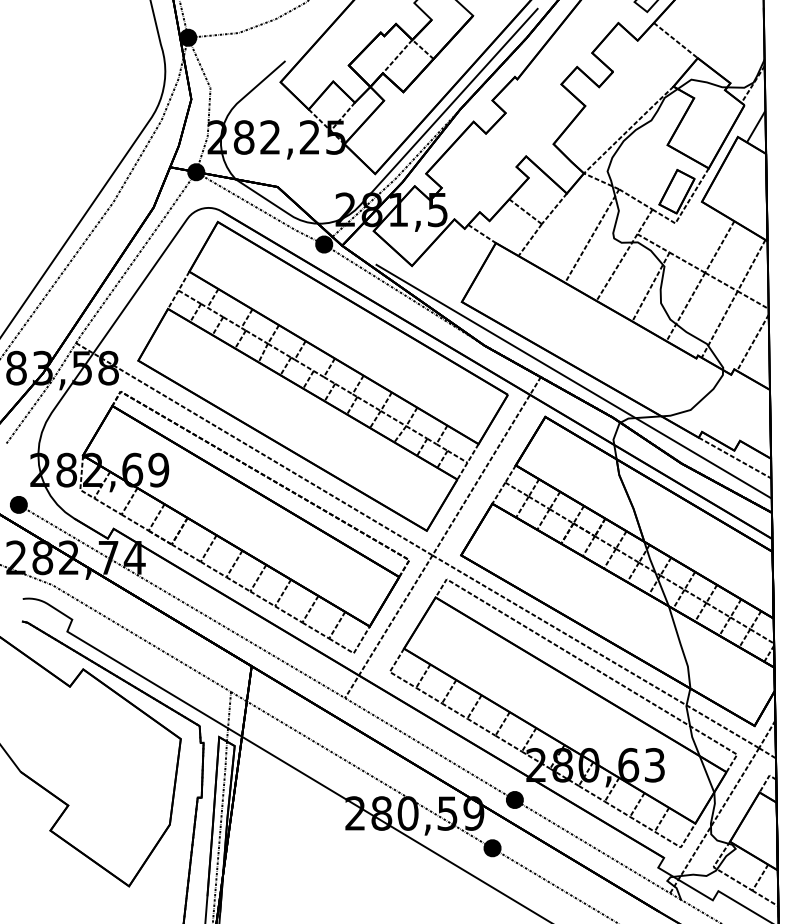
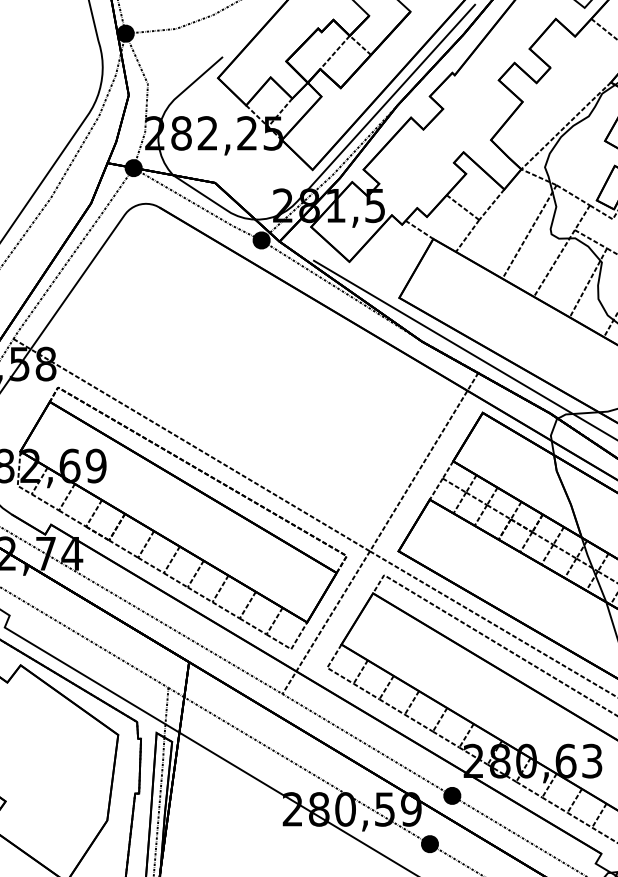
part: (322, 375) -> (259, 371), removed

